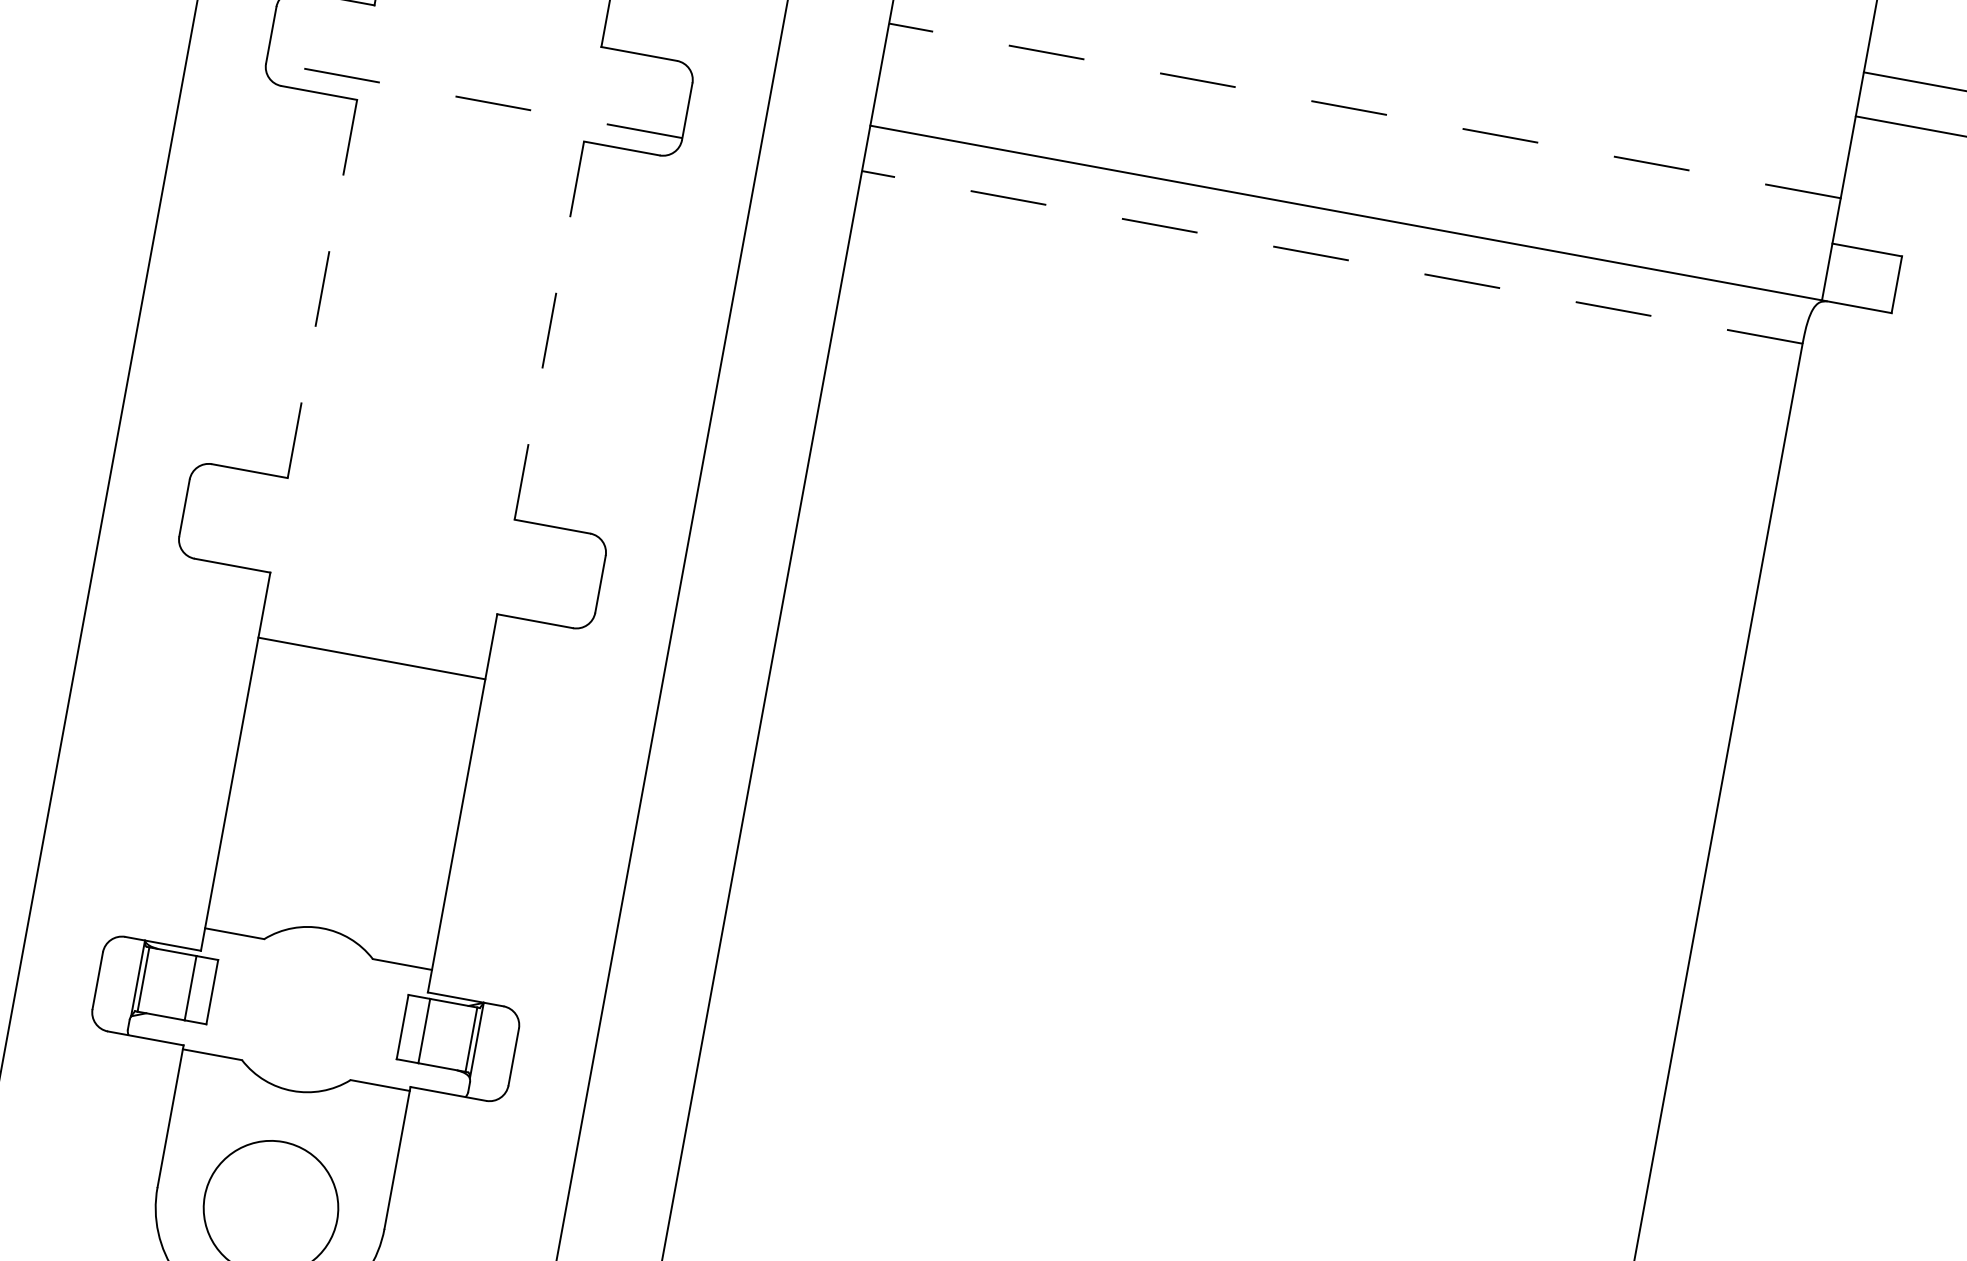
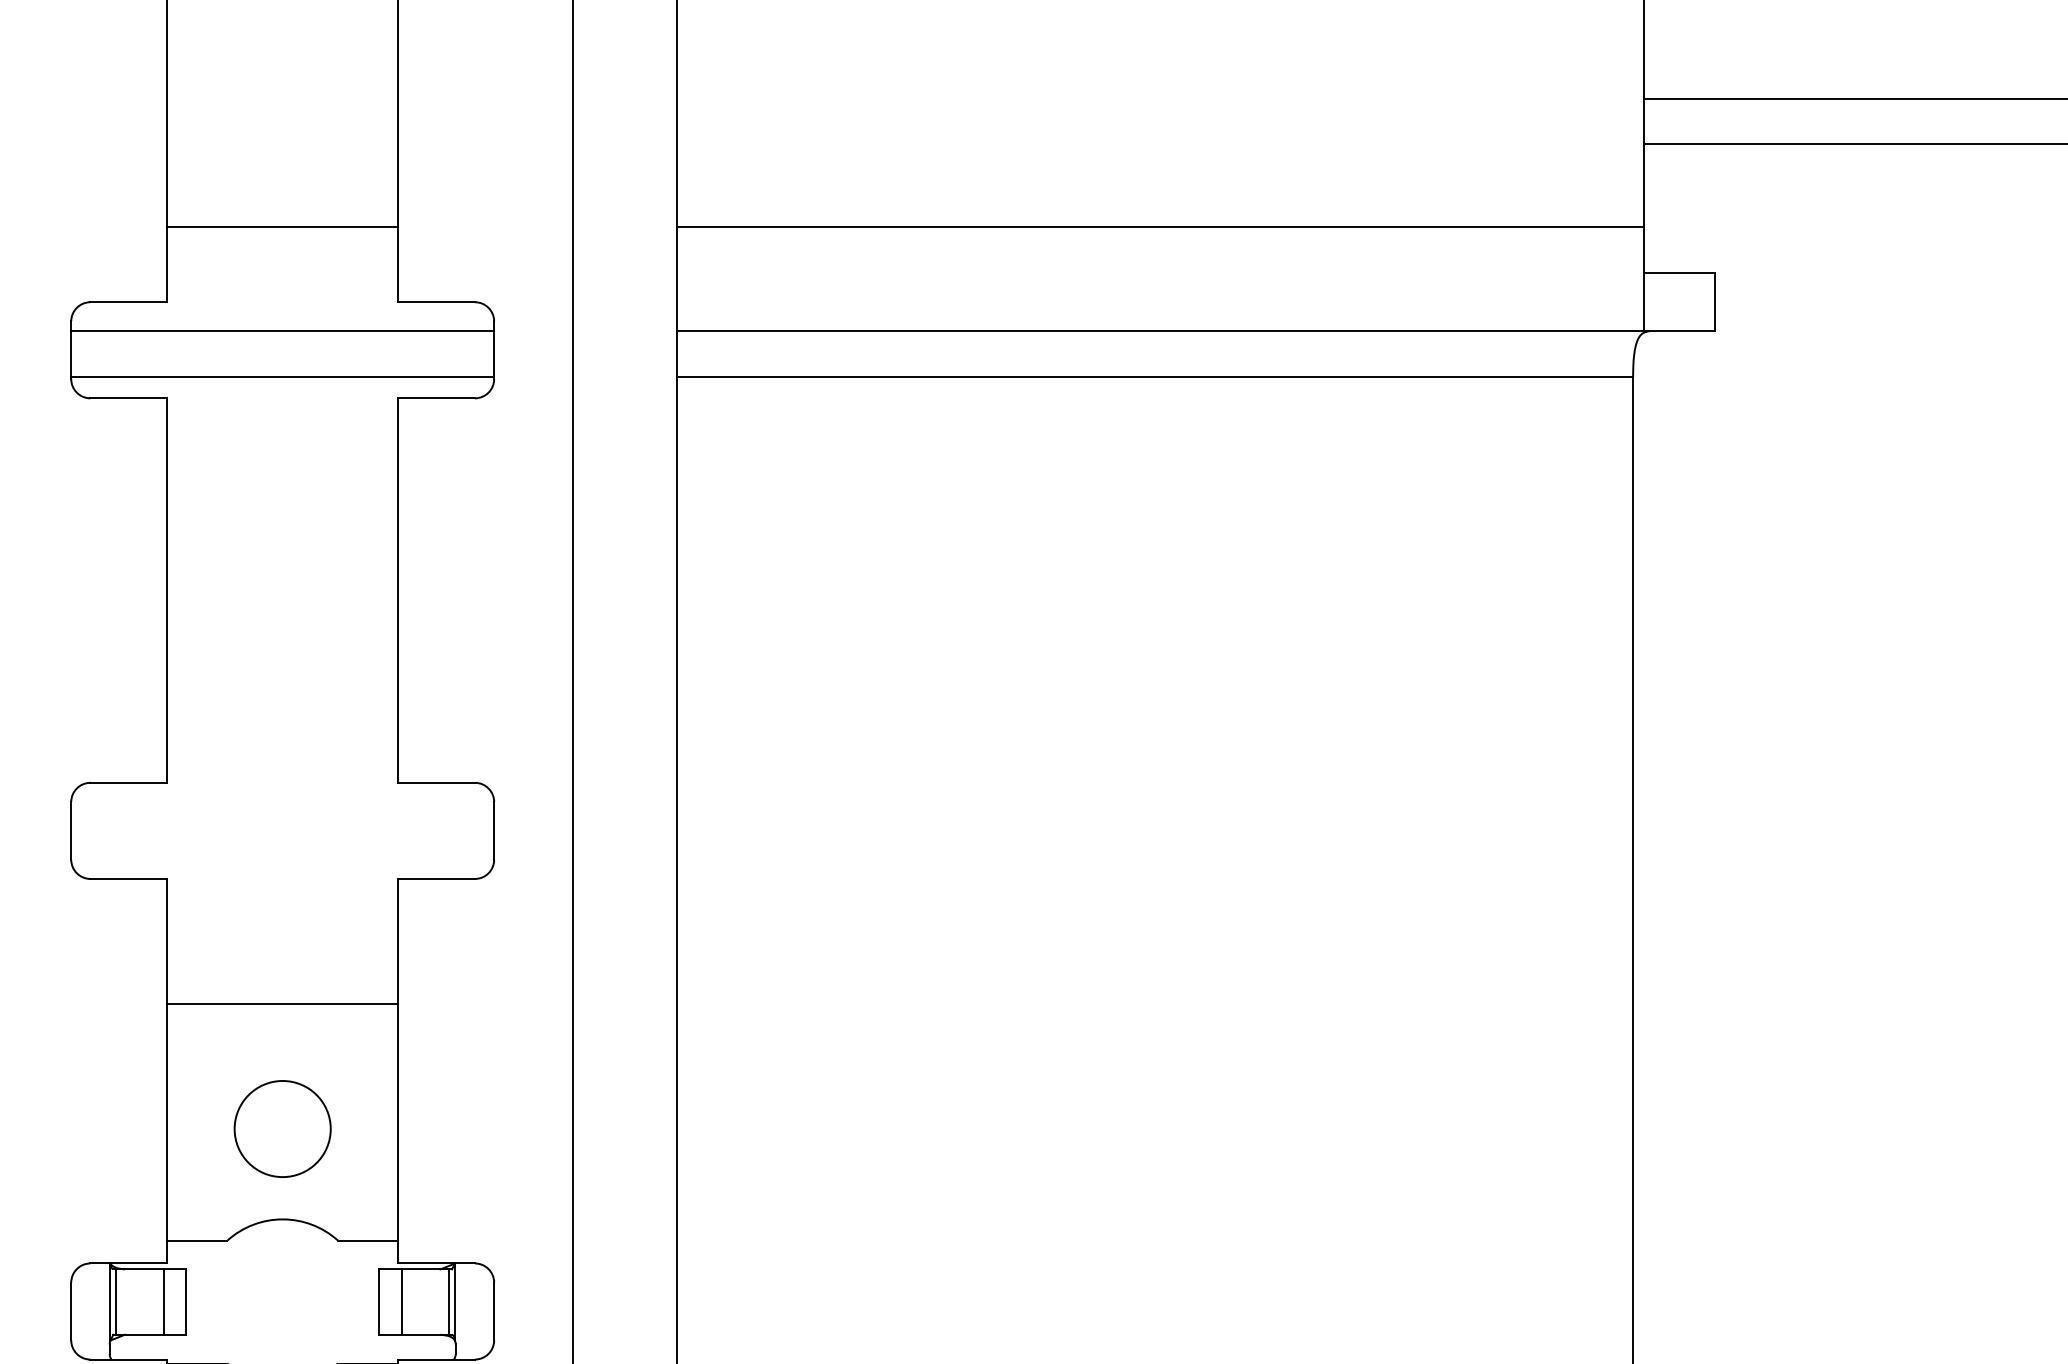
line: (482, 54) -> (282, 331), added
line: (474, 100) -> (282, 377), dashed -> solid
line: (1364, 111) -> (1160, 227), dashed -> solid
line: (1331, 257) -> (1154, 377), dashed -> solid
line: (322, 289) -> (167, 591), dashed -> solid
line: (549, 330) -> (398, 590), dashed -> solid
line: (371, 658) -> (282, 1004), moved
circle: (338, 838) -> (282, 1128), added

